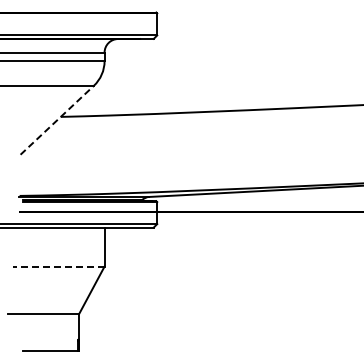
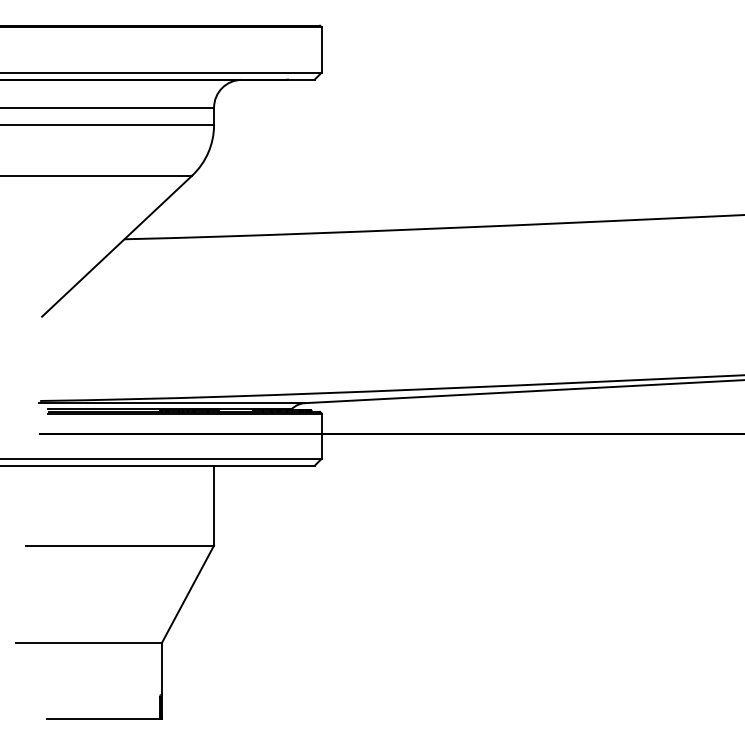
line: (57, 119) -> (117, 244), dashed -> solid
line: (58, 266) -> (119, 545), dashed -> solid

